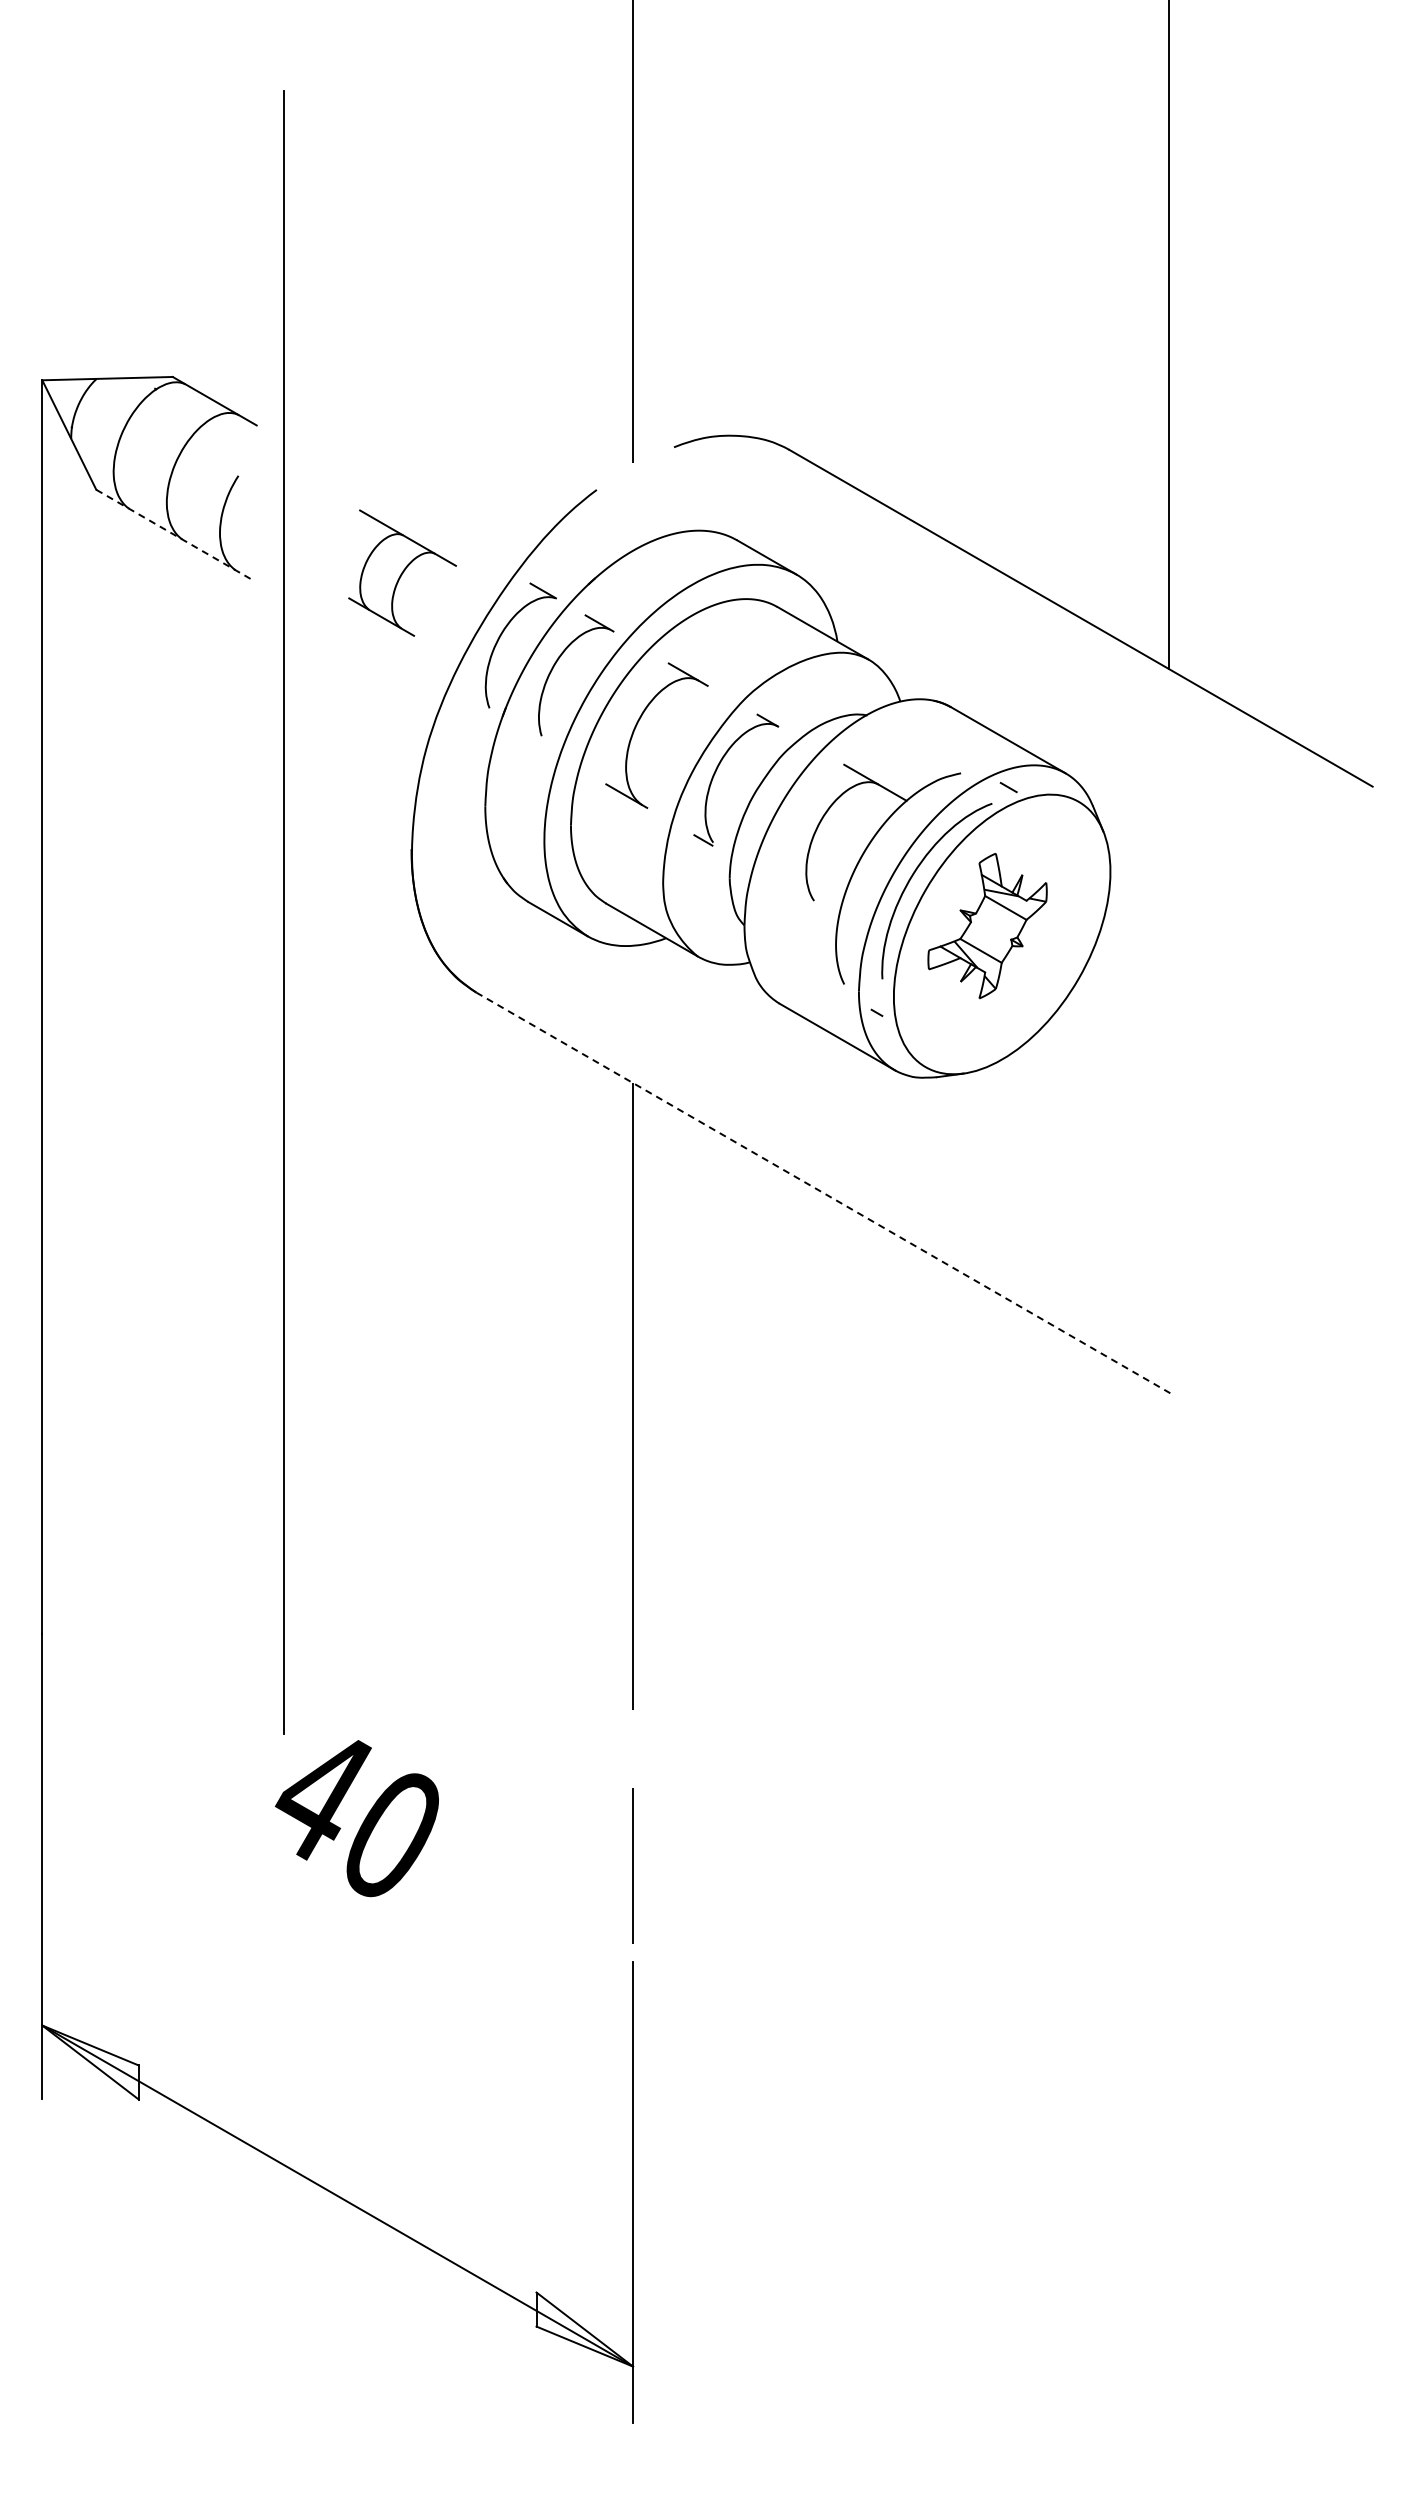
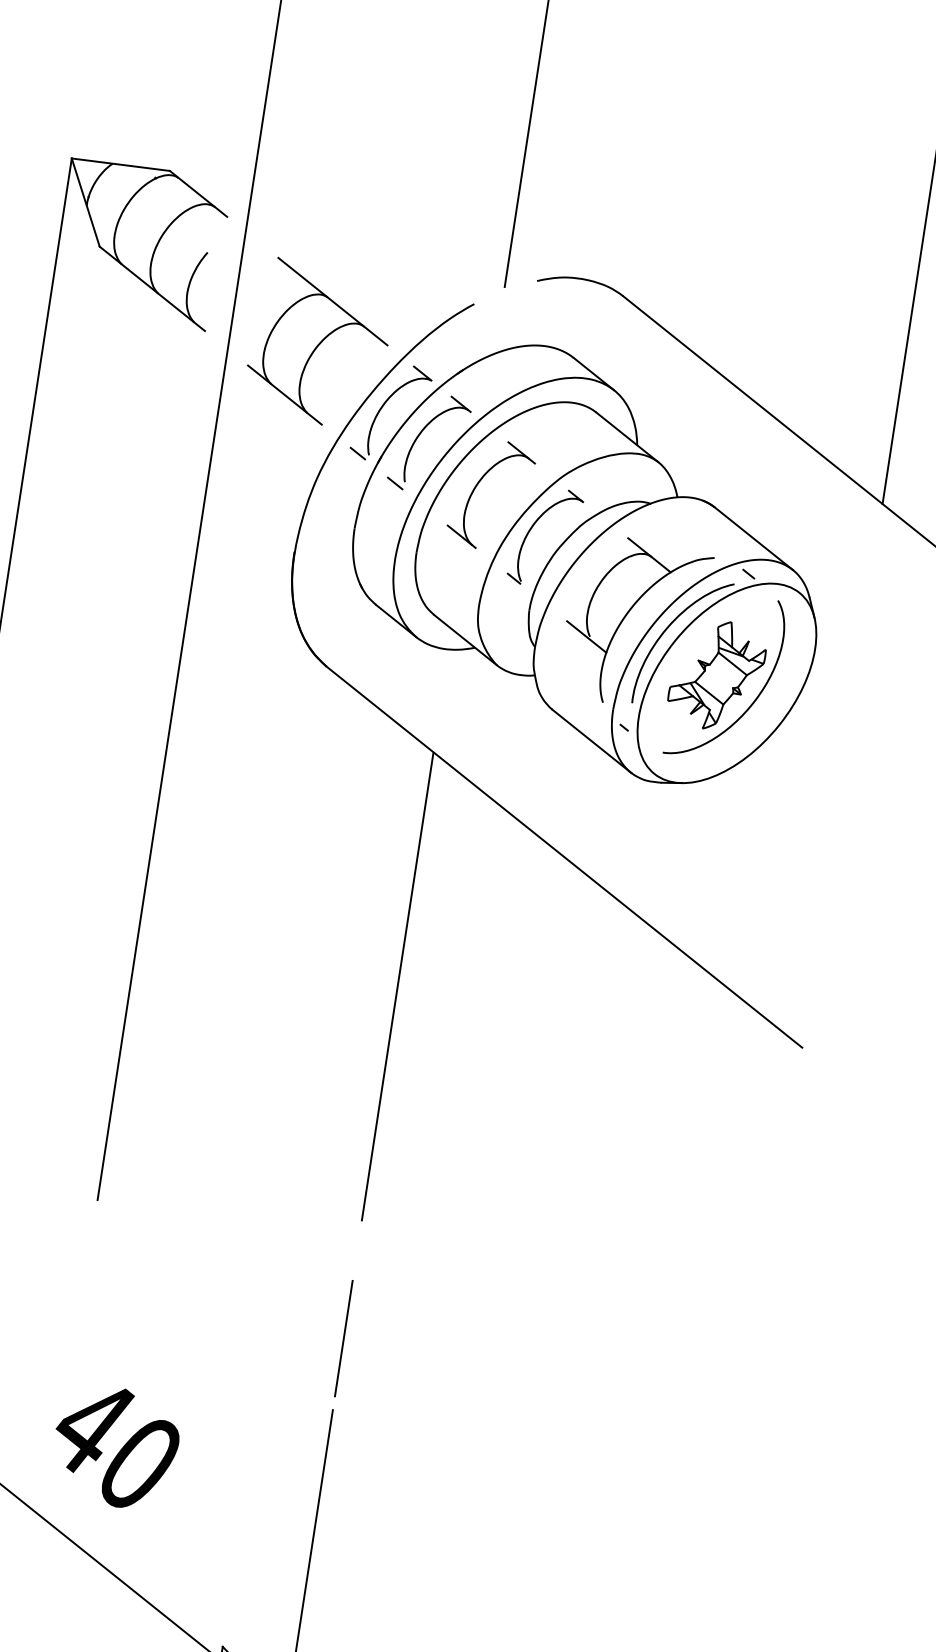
line: (173, 534) -> (152, 288), dashed -> solid
part: (402, 572) -> (319, 343), size x1.67
line: (474, 708) -> (357, 453), added
line: (528, 739) -> (394, 483), added
line: (809, 901) -> (586, 636), added
curve: (1041, 950) -> (754, 699), added
line: (825, 1194) -> (564, 857), dashed -> solid
text: (356, 1818) -> (115, 1447), moved

